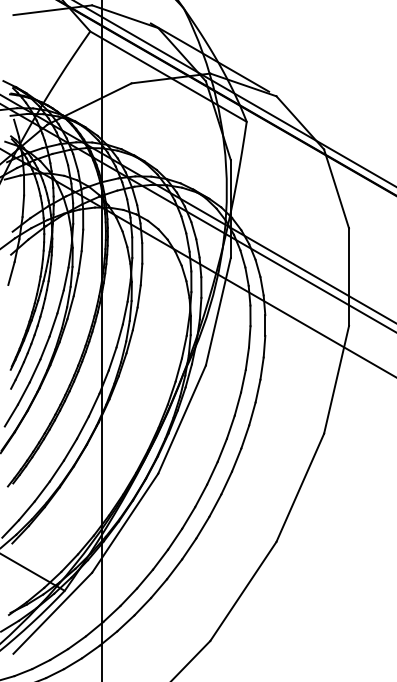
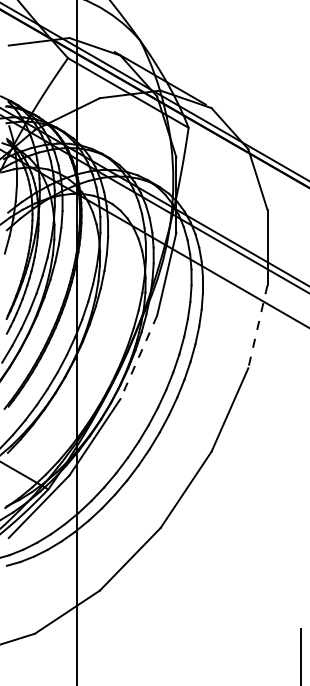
line: (336, 379) -> (257, 326), solid -> dashed
line: (181, 419) -> (138, 357), solid -> dashed

